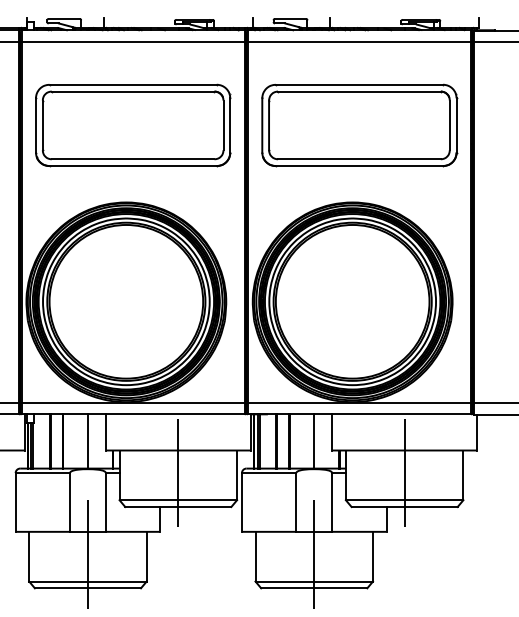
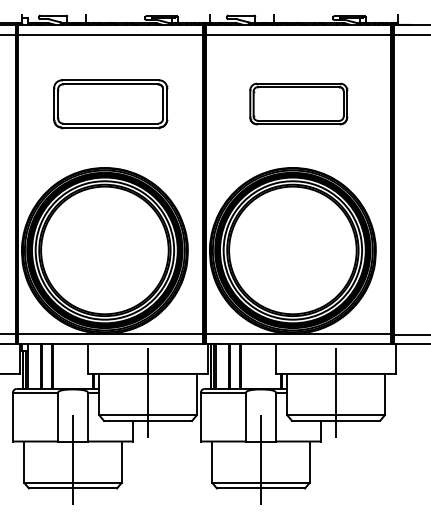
part: (133, 125) -> (110, 104), size x0.7
part: (359, 125) -> (298, 104), size x0.6
line: (87, 441) -> (72, 366), removed
line: (314, 441) -> (261, 366), removed

